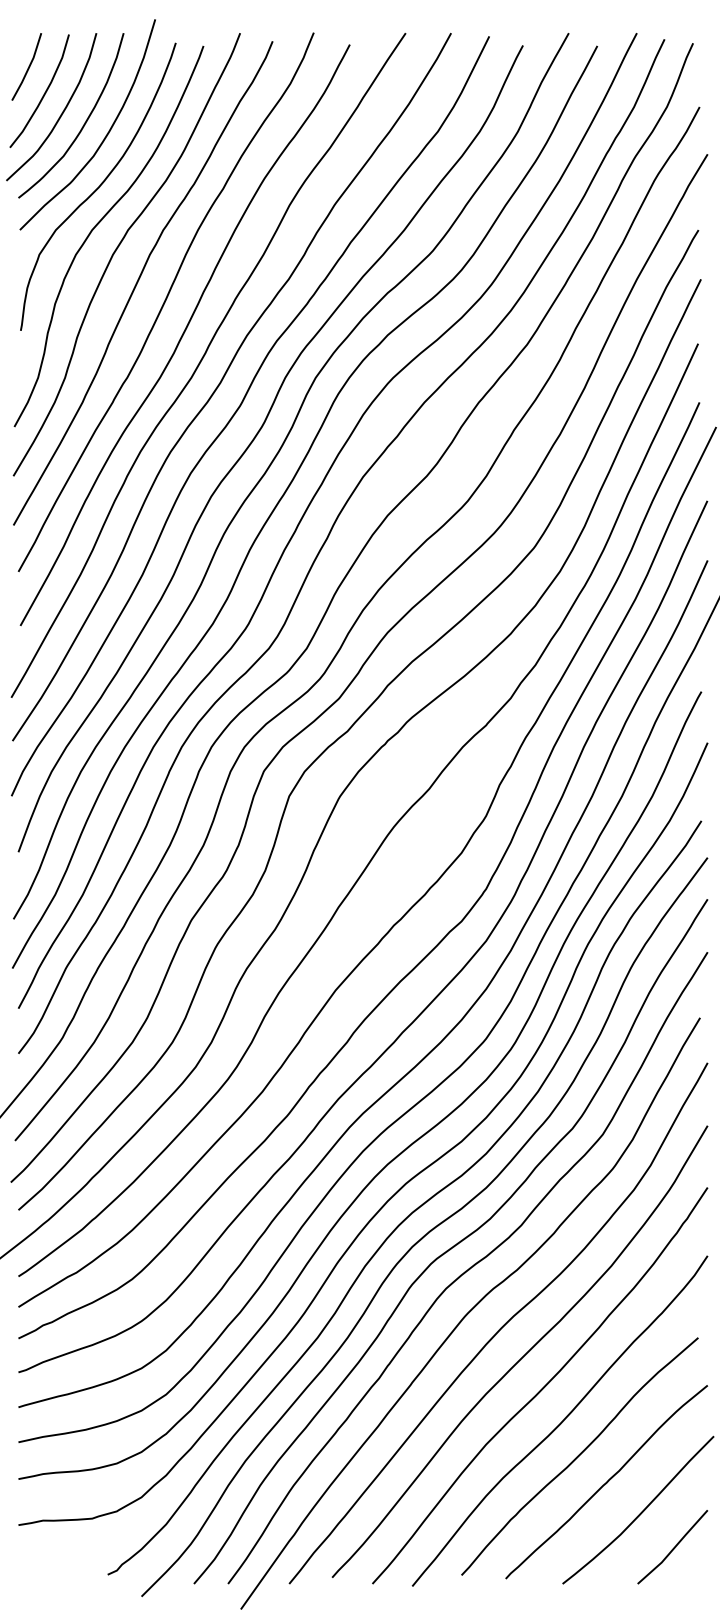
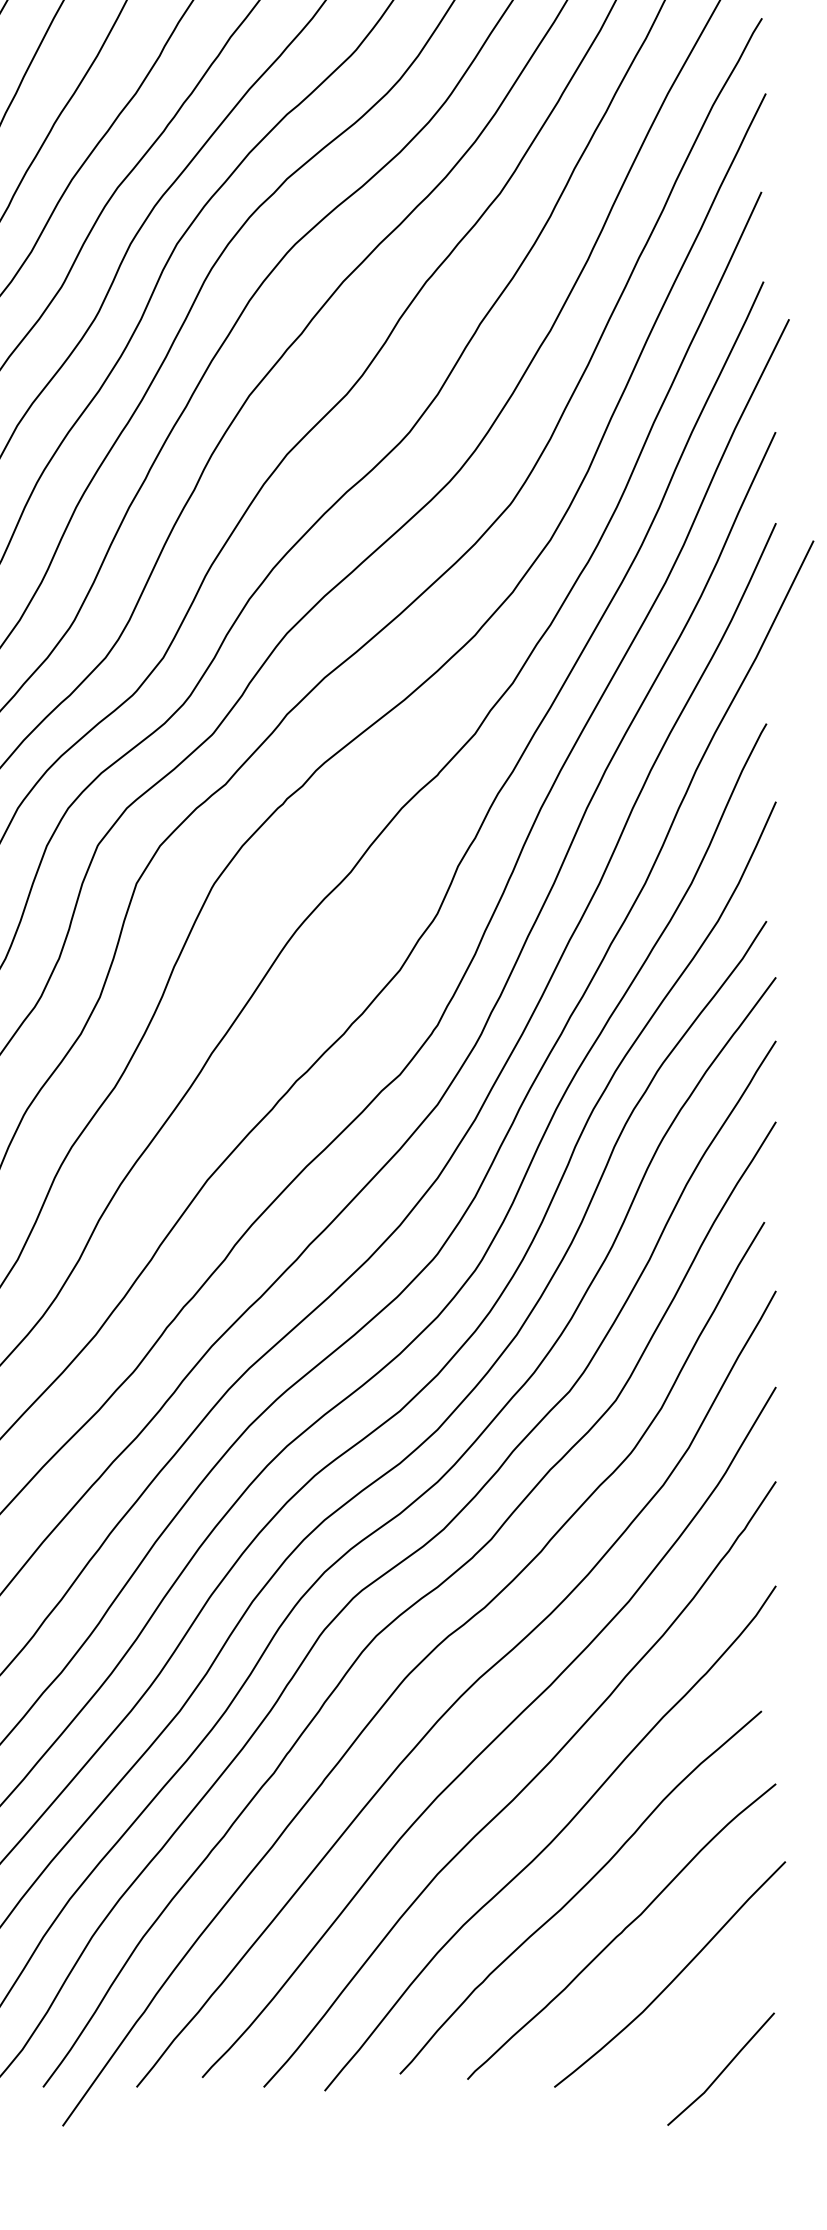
line: (673, 1547) -> (722, 2069), moved

